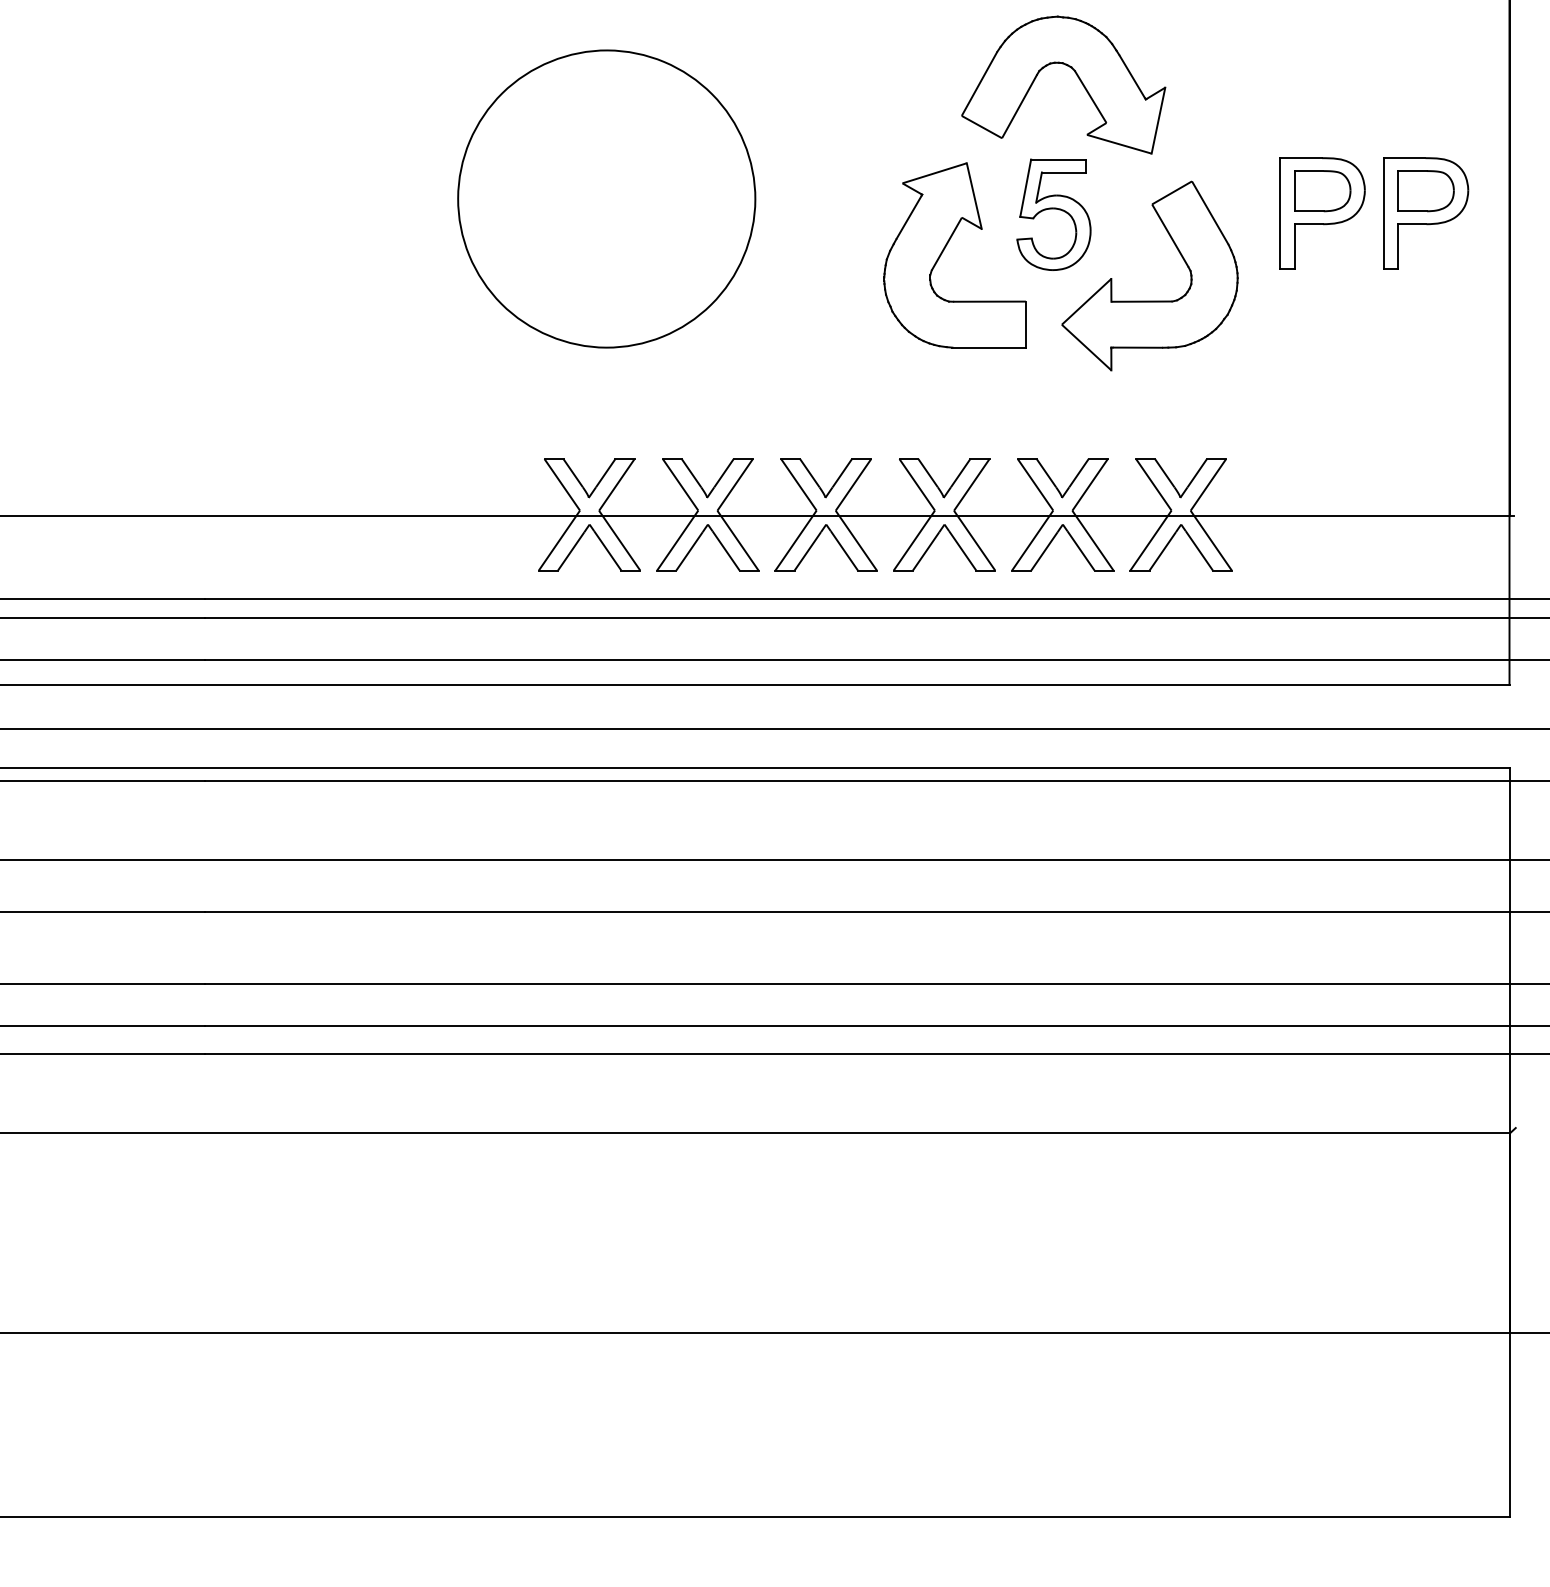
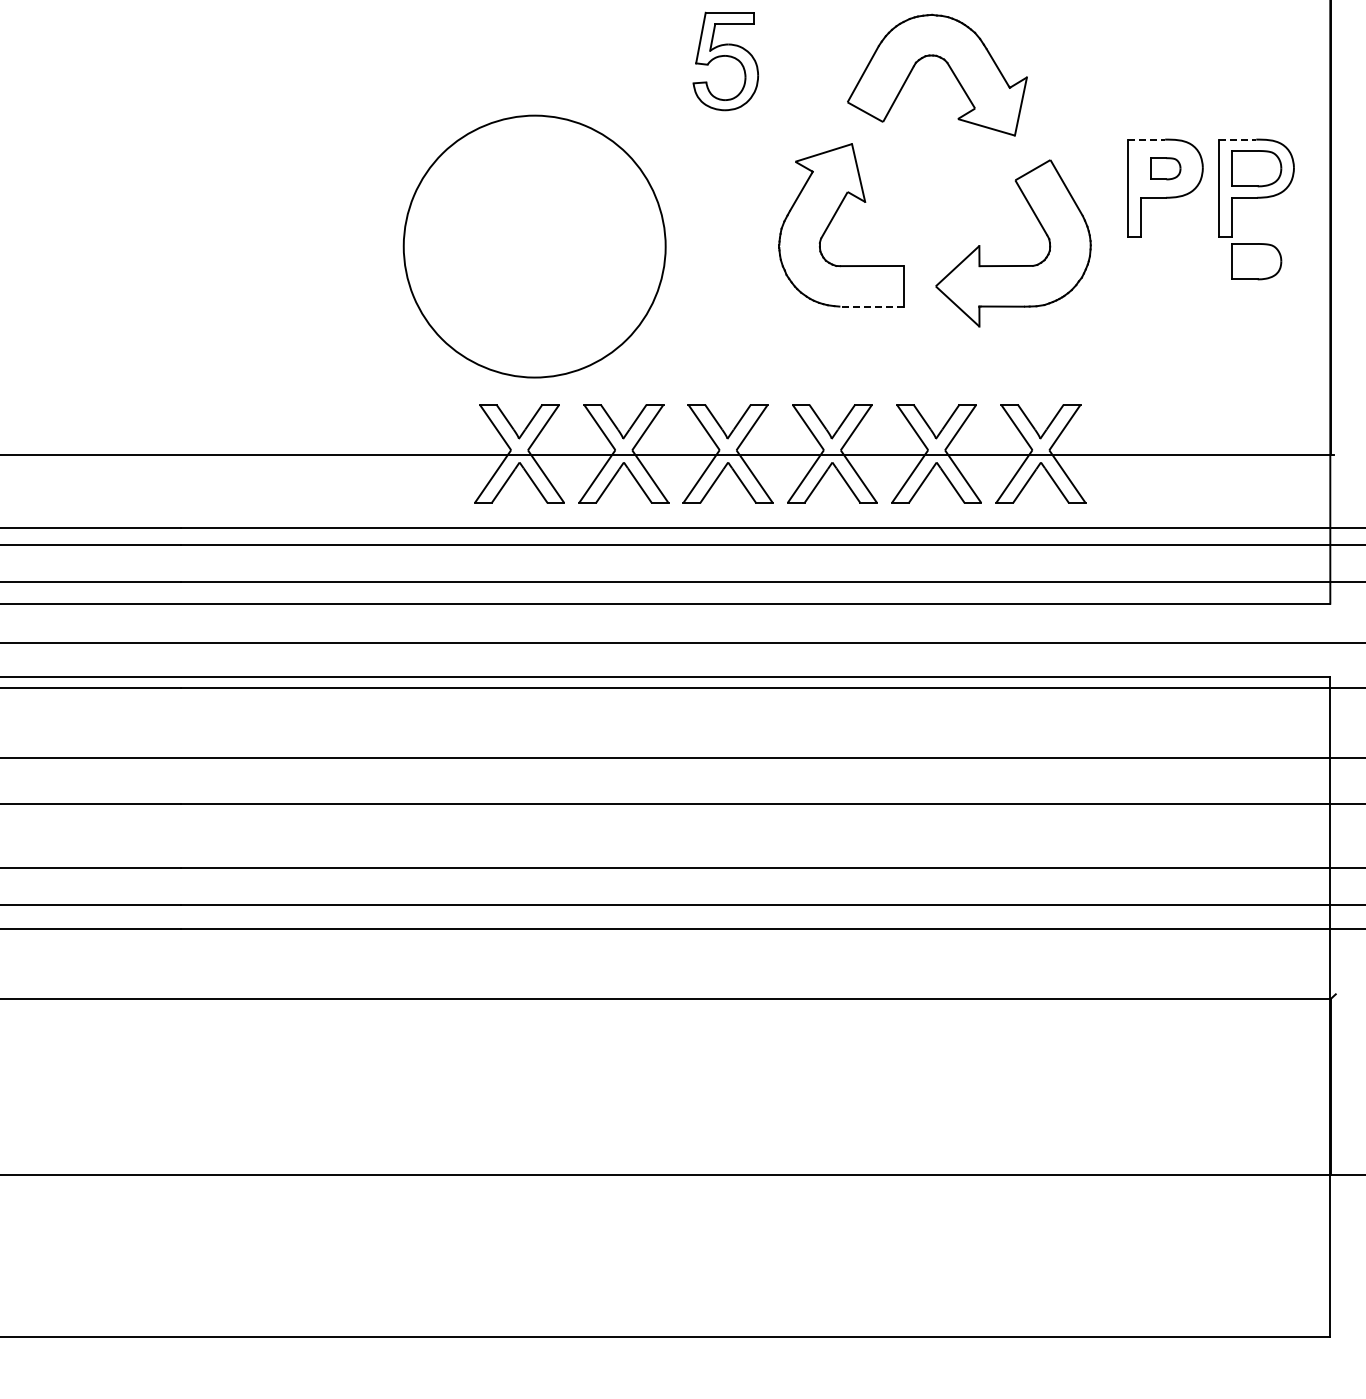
line: (1302, 158) -> (1147, 139), solid -> dashed
line: (1405, 158) -> (1238, 139), solid -> dashed
part: (1322, 190) -> (1165, 168), size x0.6
part: (606, 198) -> (534, 246), moved
part: (1053, 214) -> (725, 61), moved
part: (1425, 296) -> (1256, 261), added
line: (988, 347) -> (871, 306), solid -> dashed

